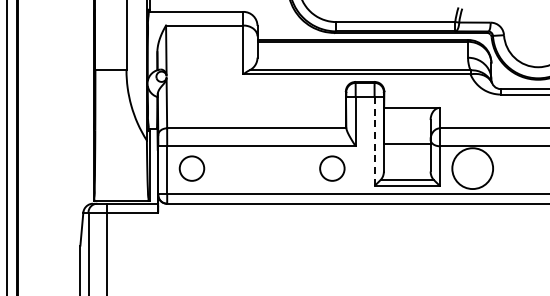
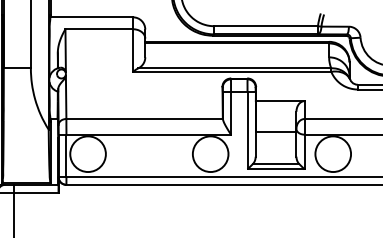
line: (374, 141) -> (247, 130), dashed -> solid
circle: (191, 168) -> (87, 154), size x1.67
circle: (331, 168) -> (209, 154), size x1.67

